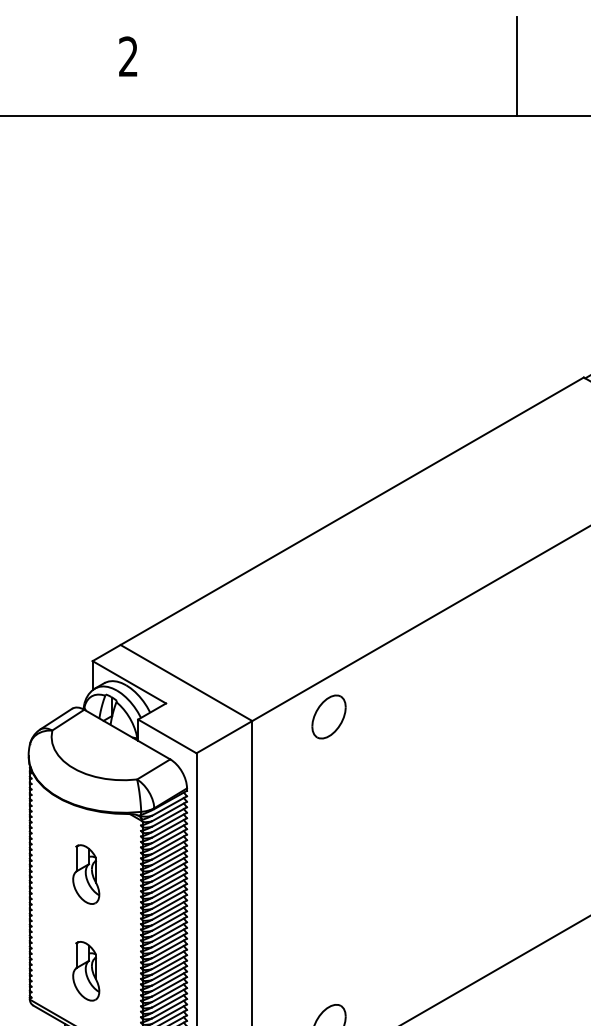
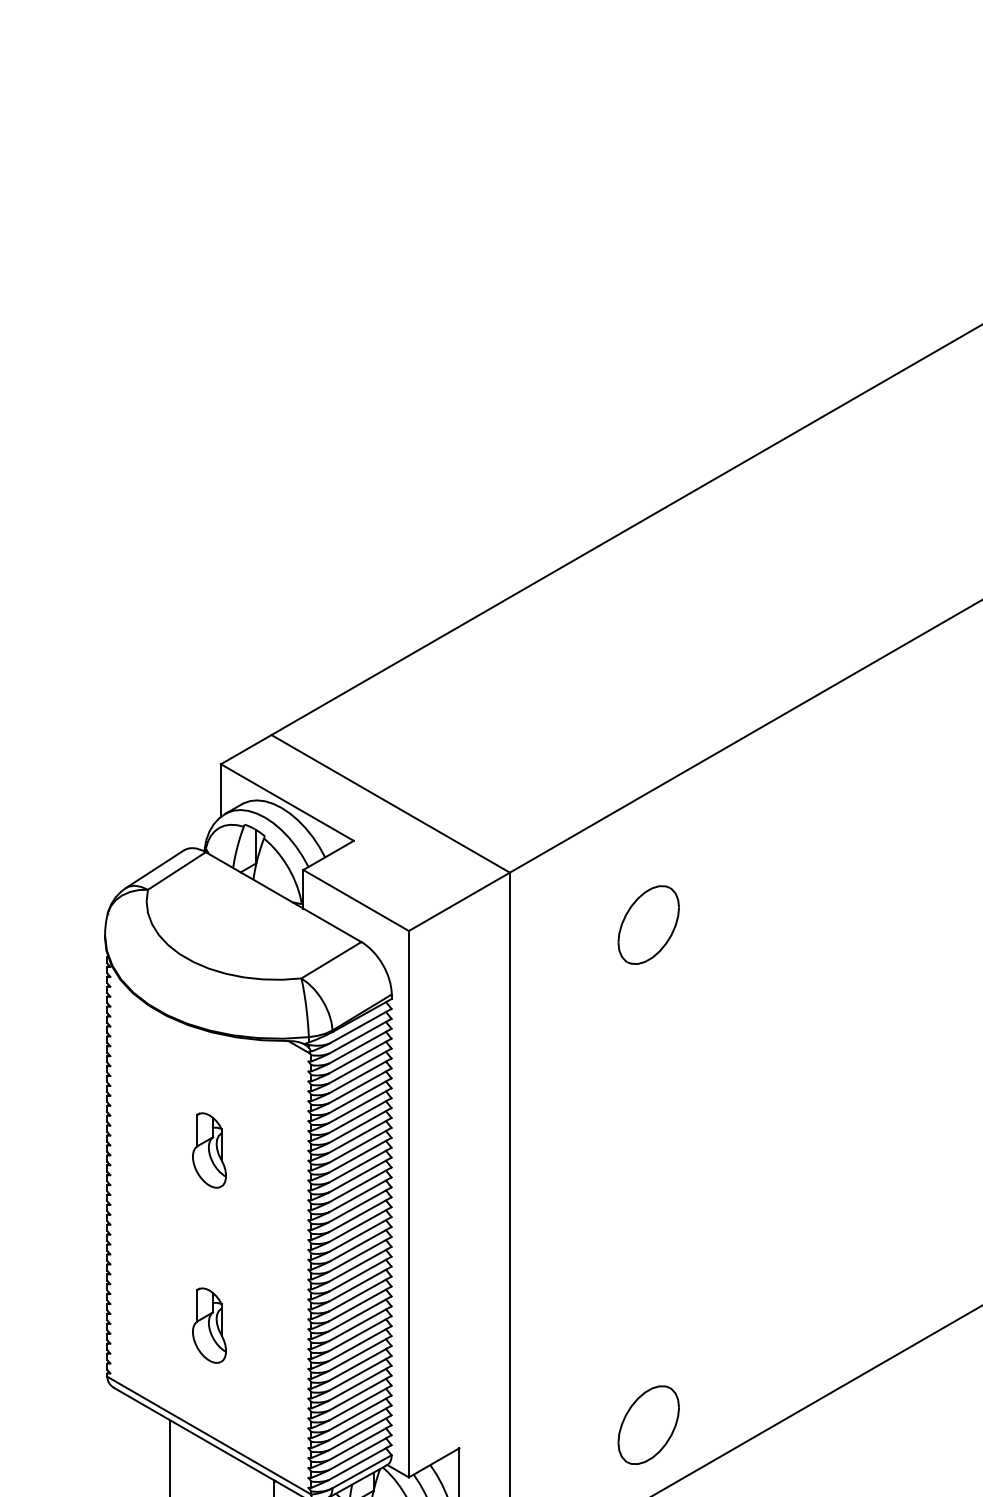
part: (328, 716) -> (647, 924), moved
part: (86, 874) -> (209, 1150), size x0.7
part: (86, 971) -> (209, 1325), size x0.7

